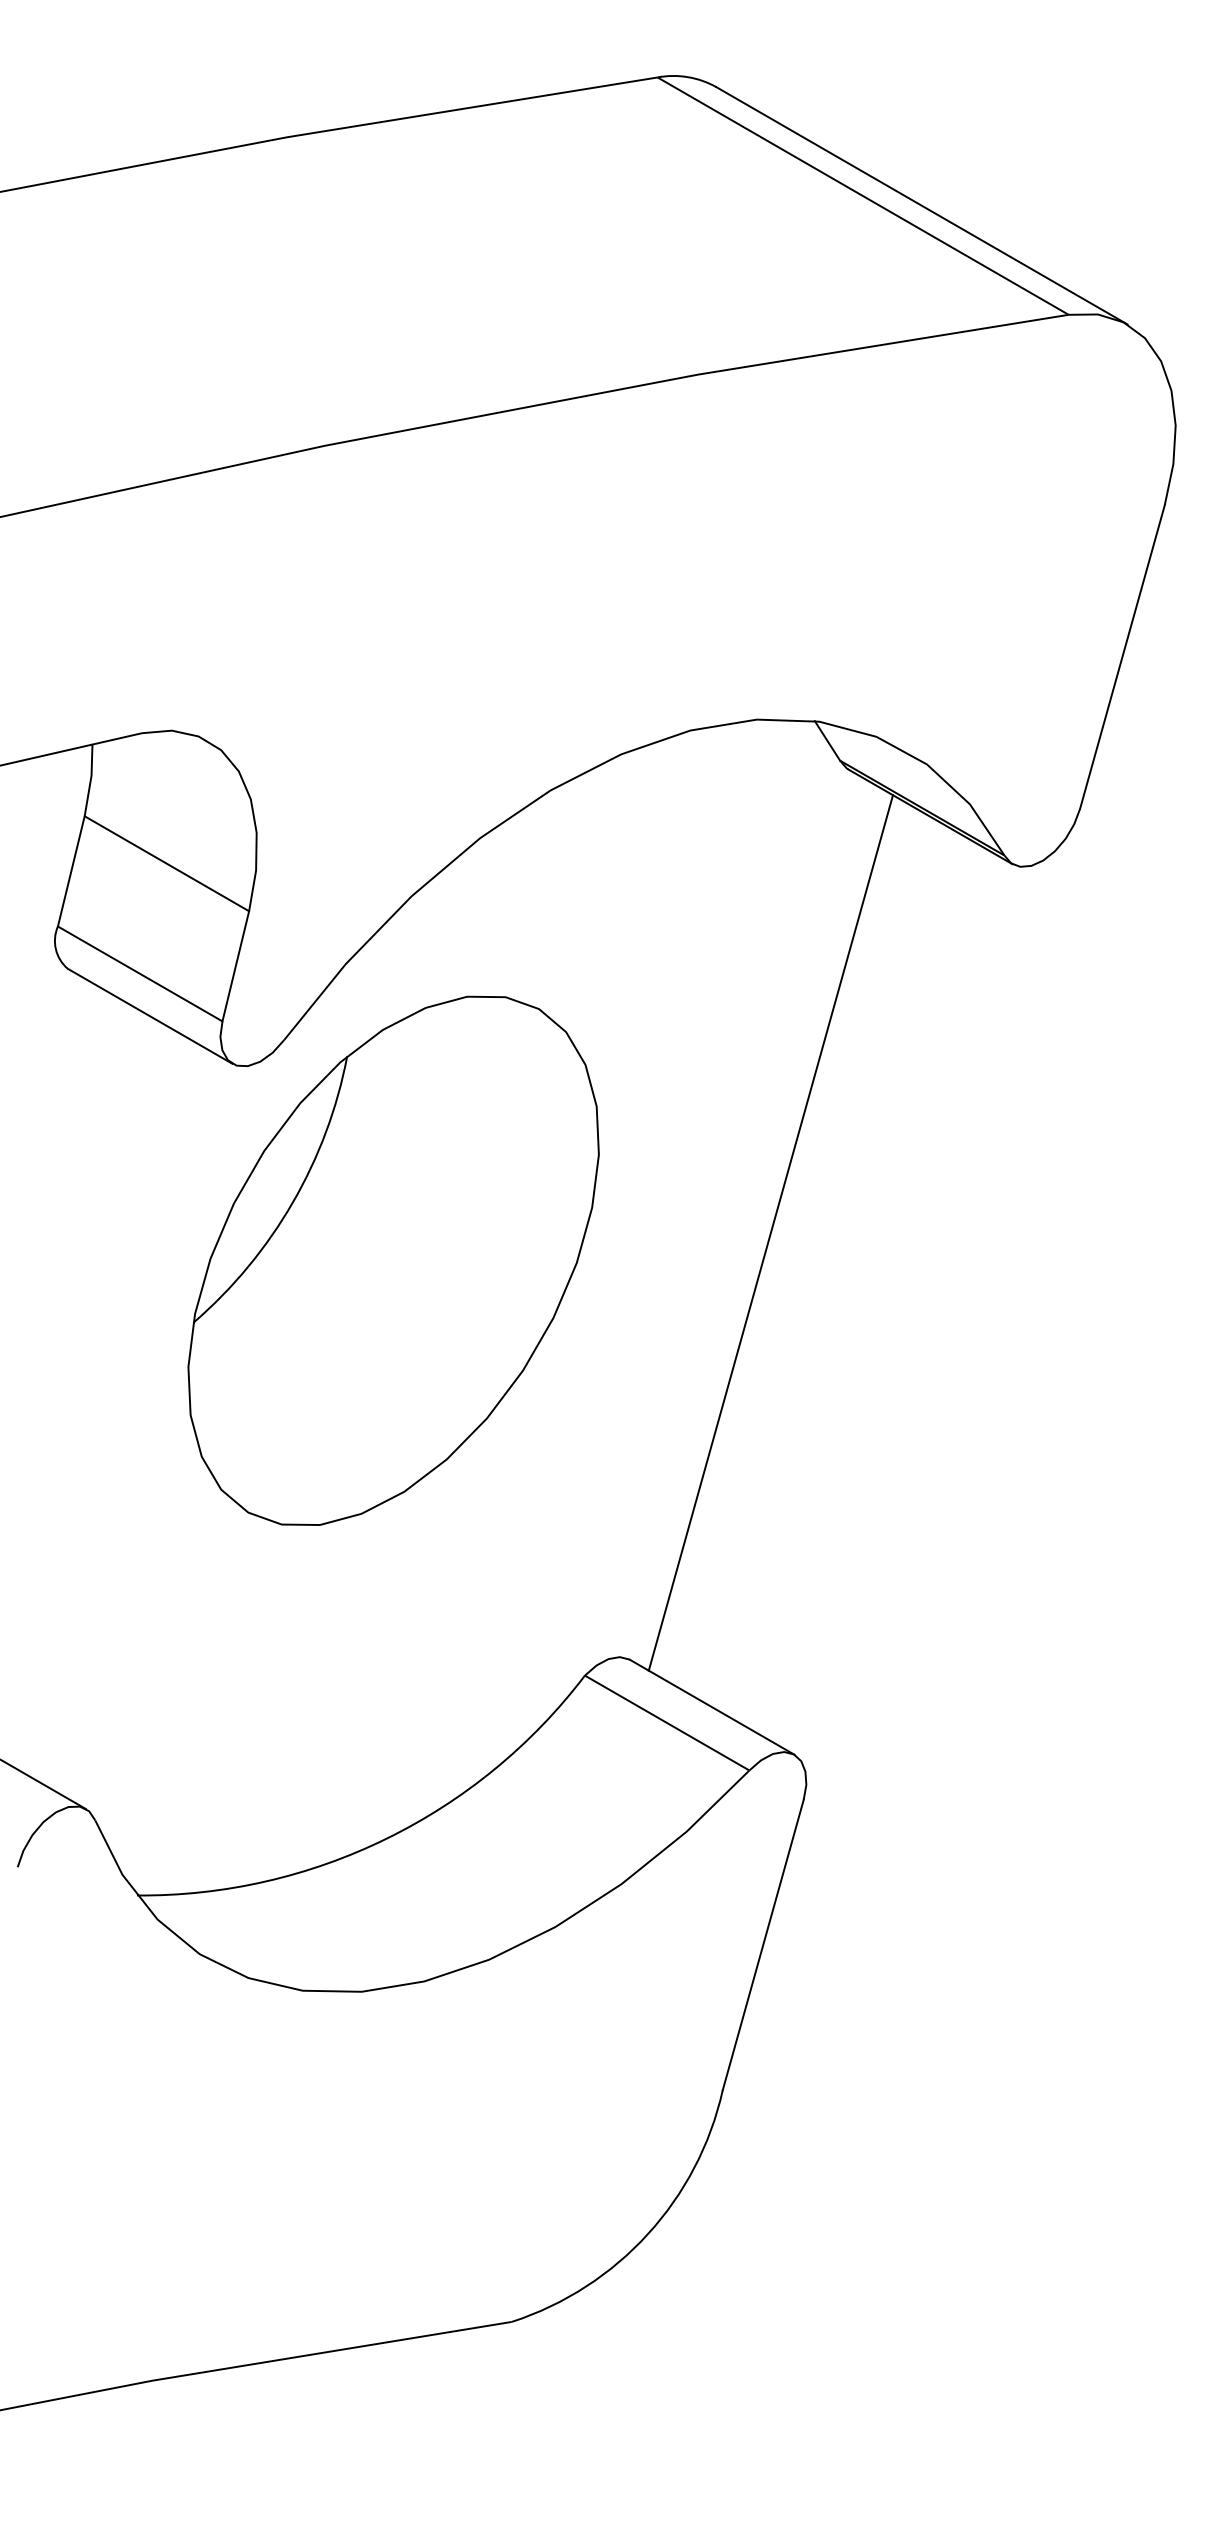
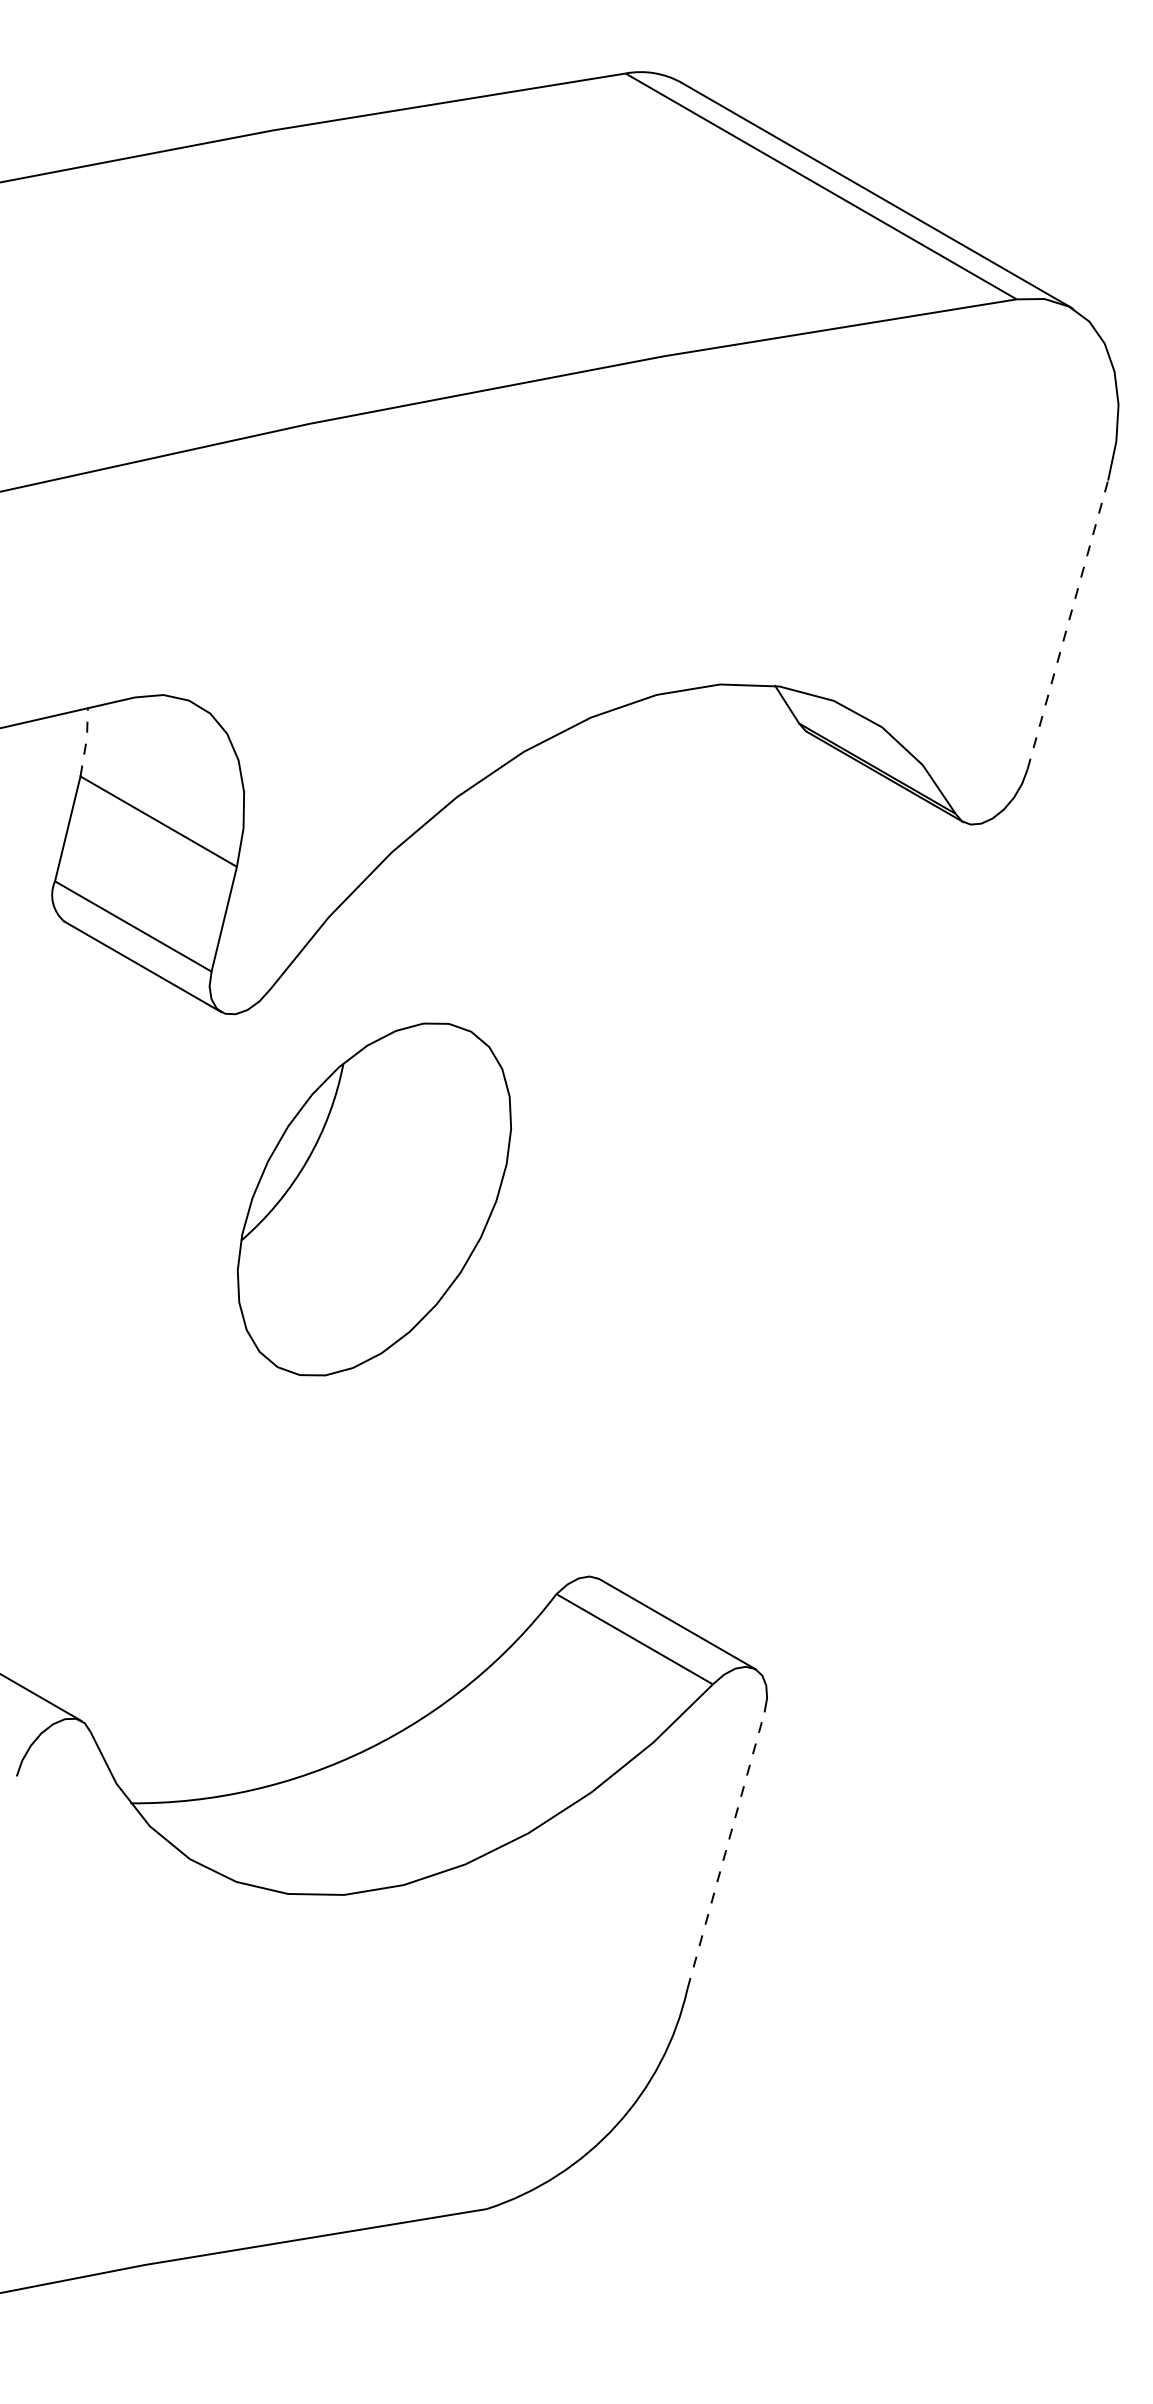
line: (1122, 656) -> (1067, 624), solid -> dashed
line: (91, 779) -> (86, 741), solid -> dashed
line: (771, 1232) -> (733, 1172), removed
part: (393, 1260) -> (374, 1199), size x0.7
line: (763, 1945) -> (726, 1850), solid -> dashed

